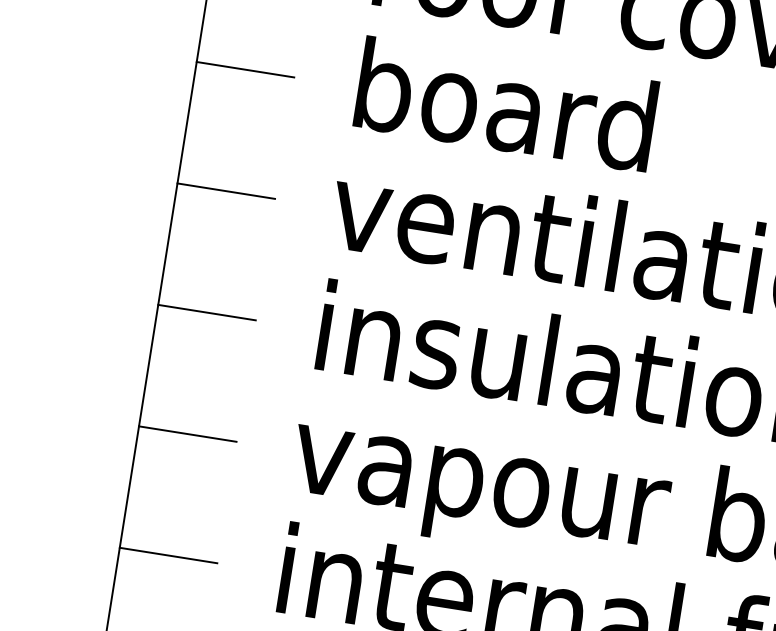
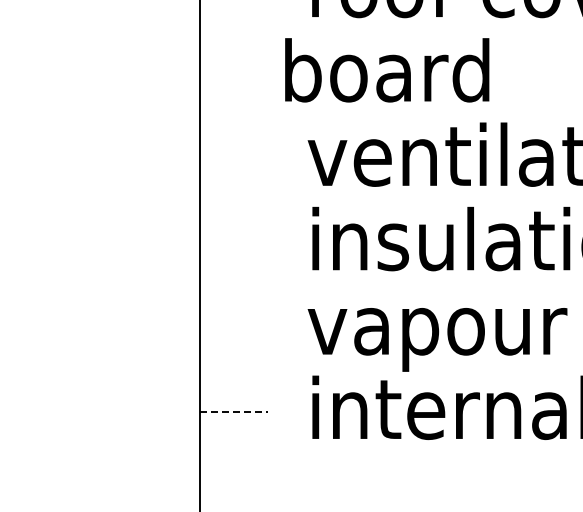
line: (245, 69) -> (233, 74), removed
text: (506, 104) -> (387, 70), moved
line: (225, 191) -> (233, 159), removed
line: (206, 312) -> (233, 243), removed
line: (187, 433) -> (233, 327), removed
line: (168, 556) -> (233, 412), solid -> dashed

